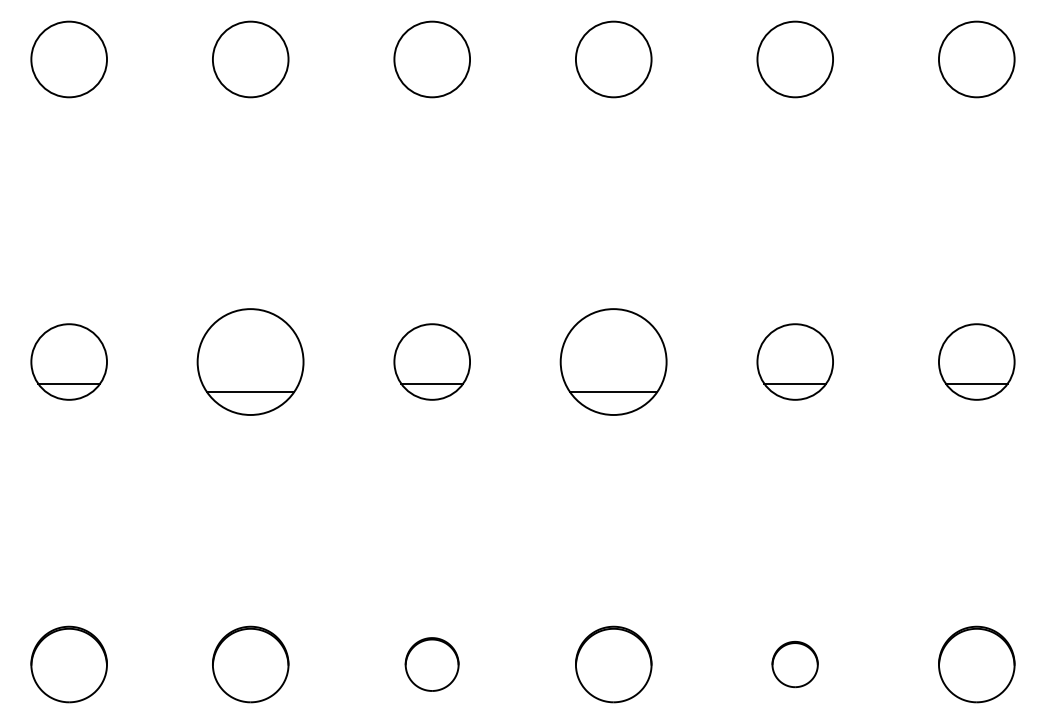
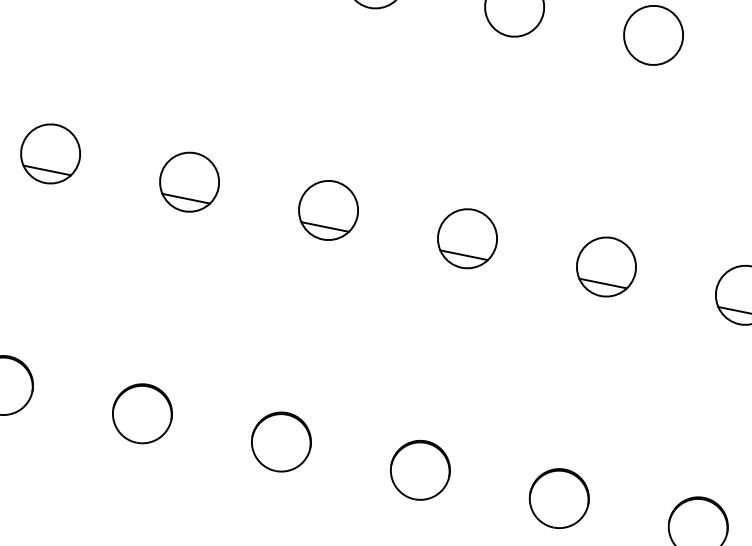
part: (250, 361) -> (189, 181), size x0.71
part: (613, 361) -> (467, 238), size x0.71
part: (431, 664) -> (280, 441), size x1.43
part: (794, 664) -> (558, 498), size x1.67

